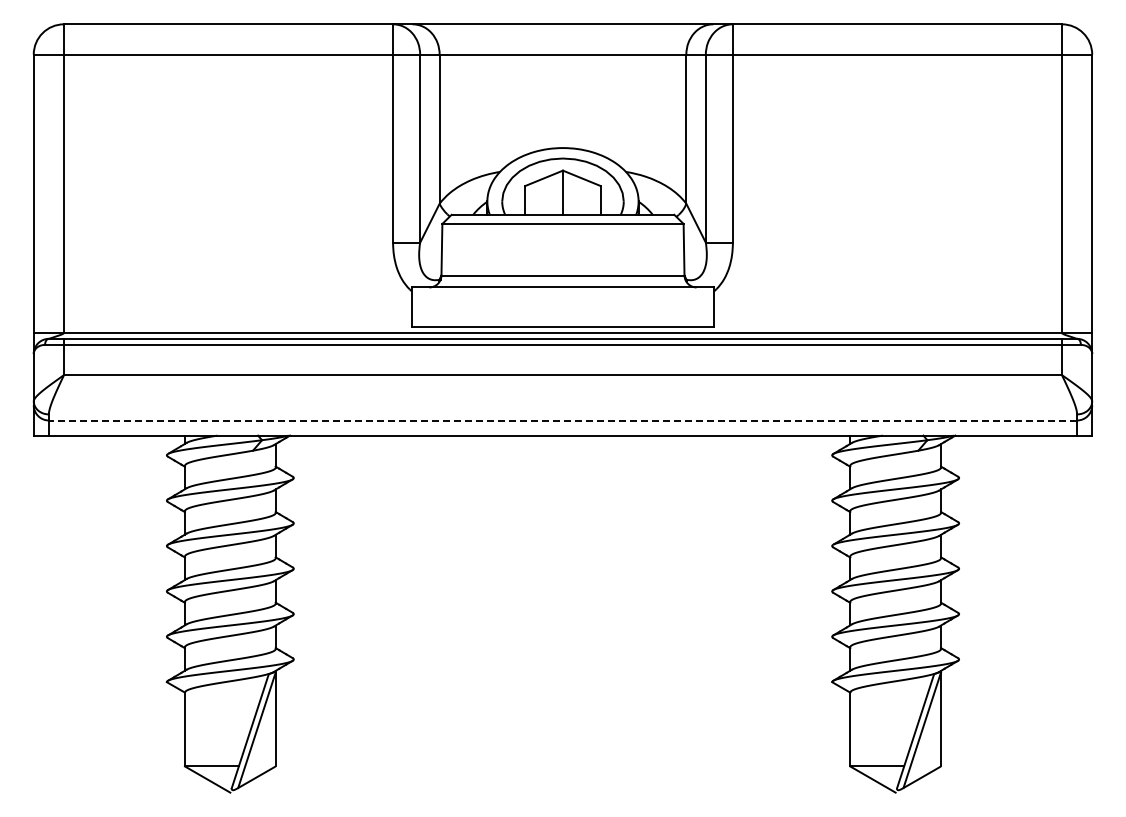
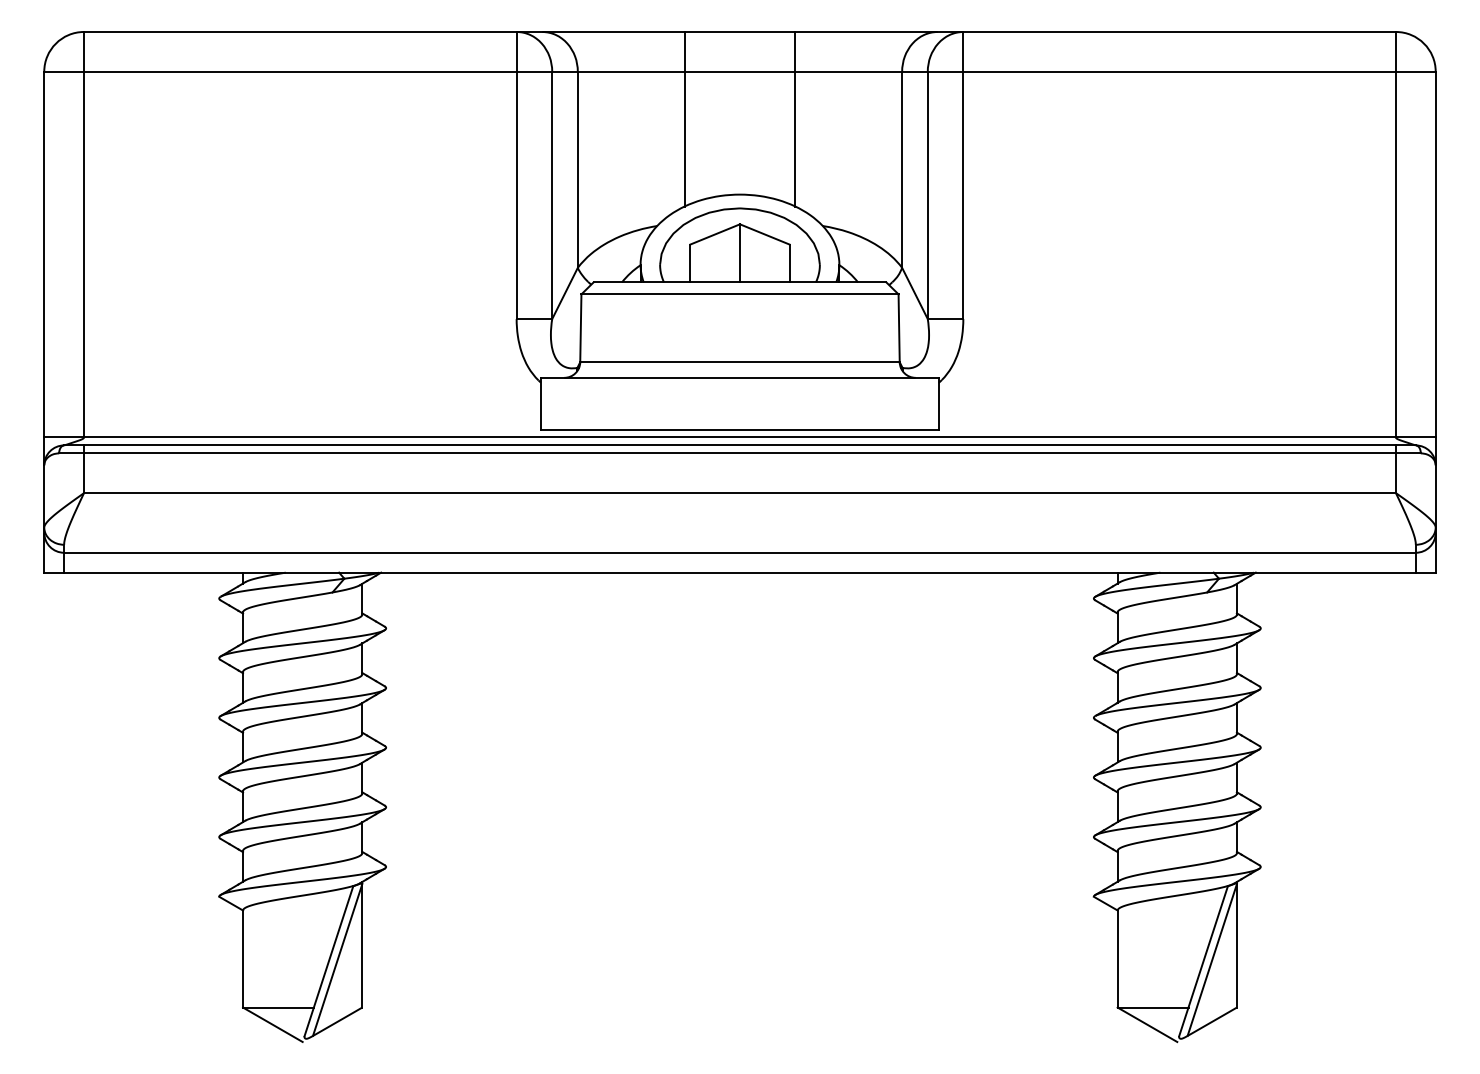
line: (520, 90) -> (684, 118), added
line: (605, 90) -> (795, 118), added
line: (562, 420) -> (739, 552), dashed -> solid

